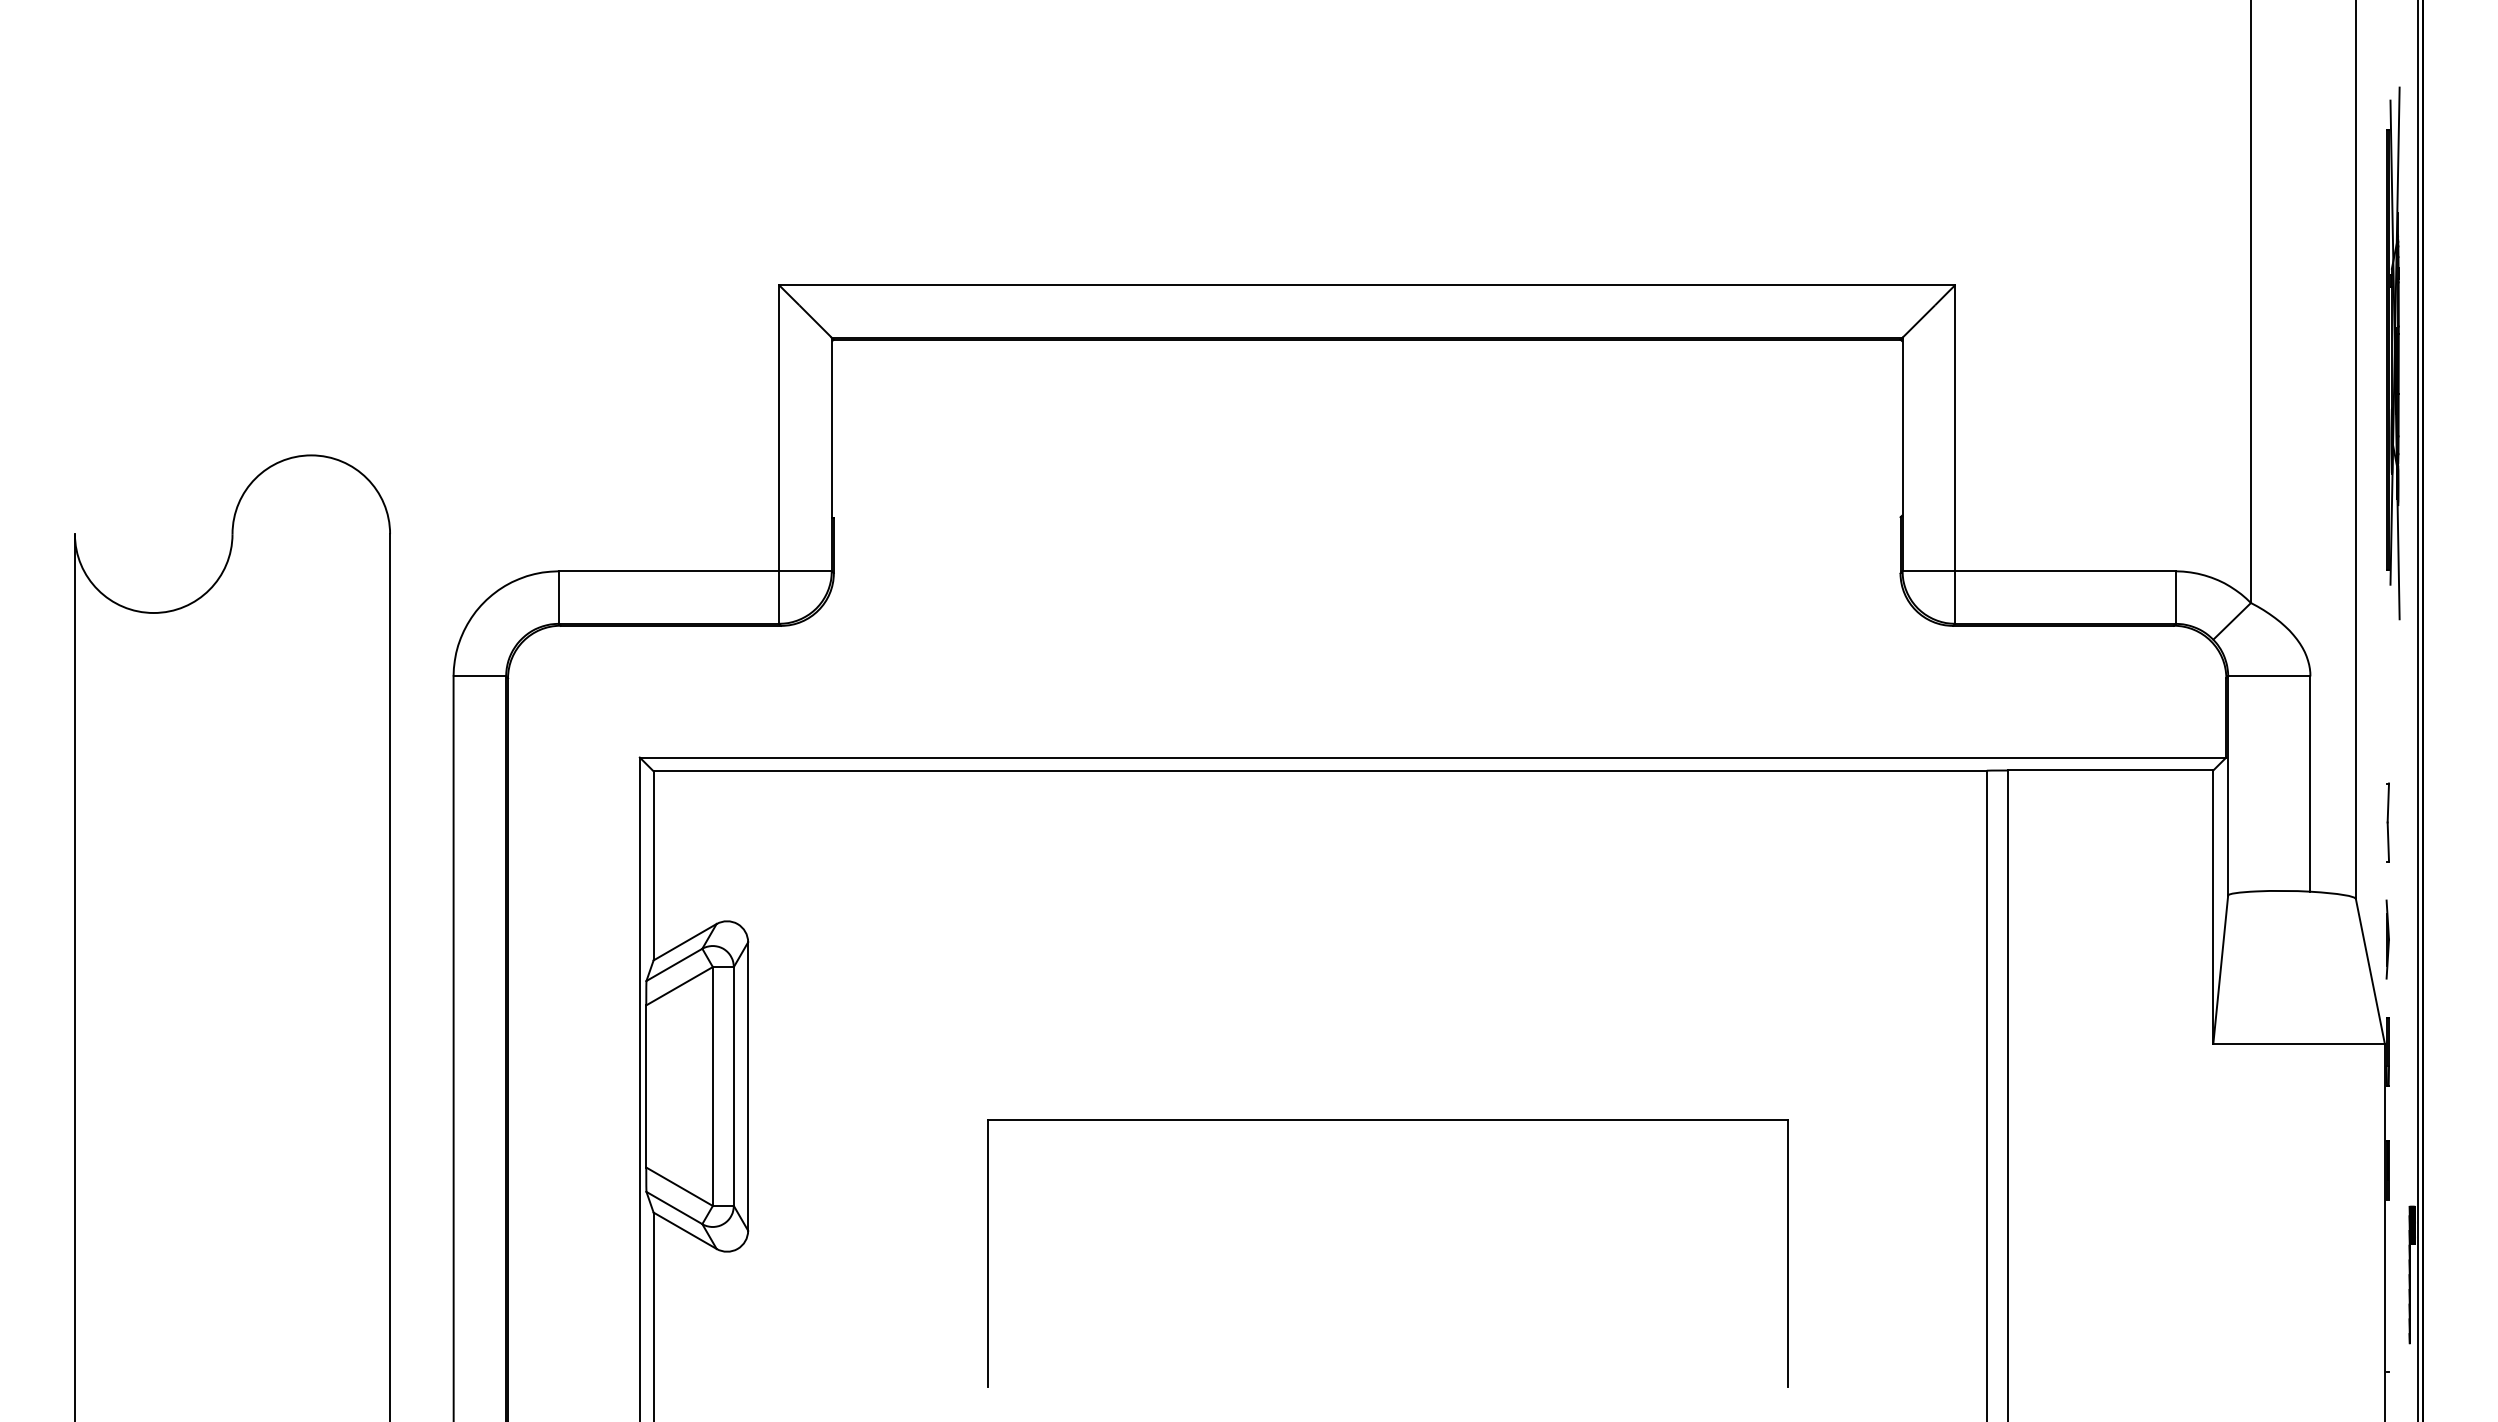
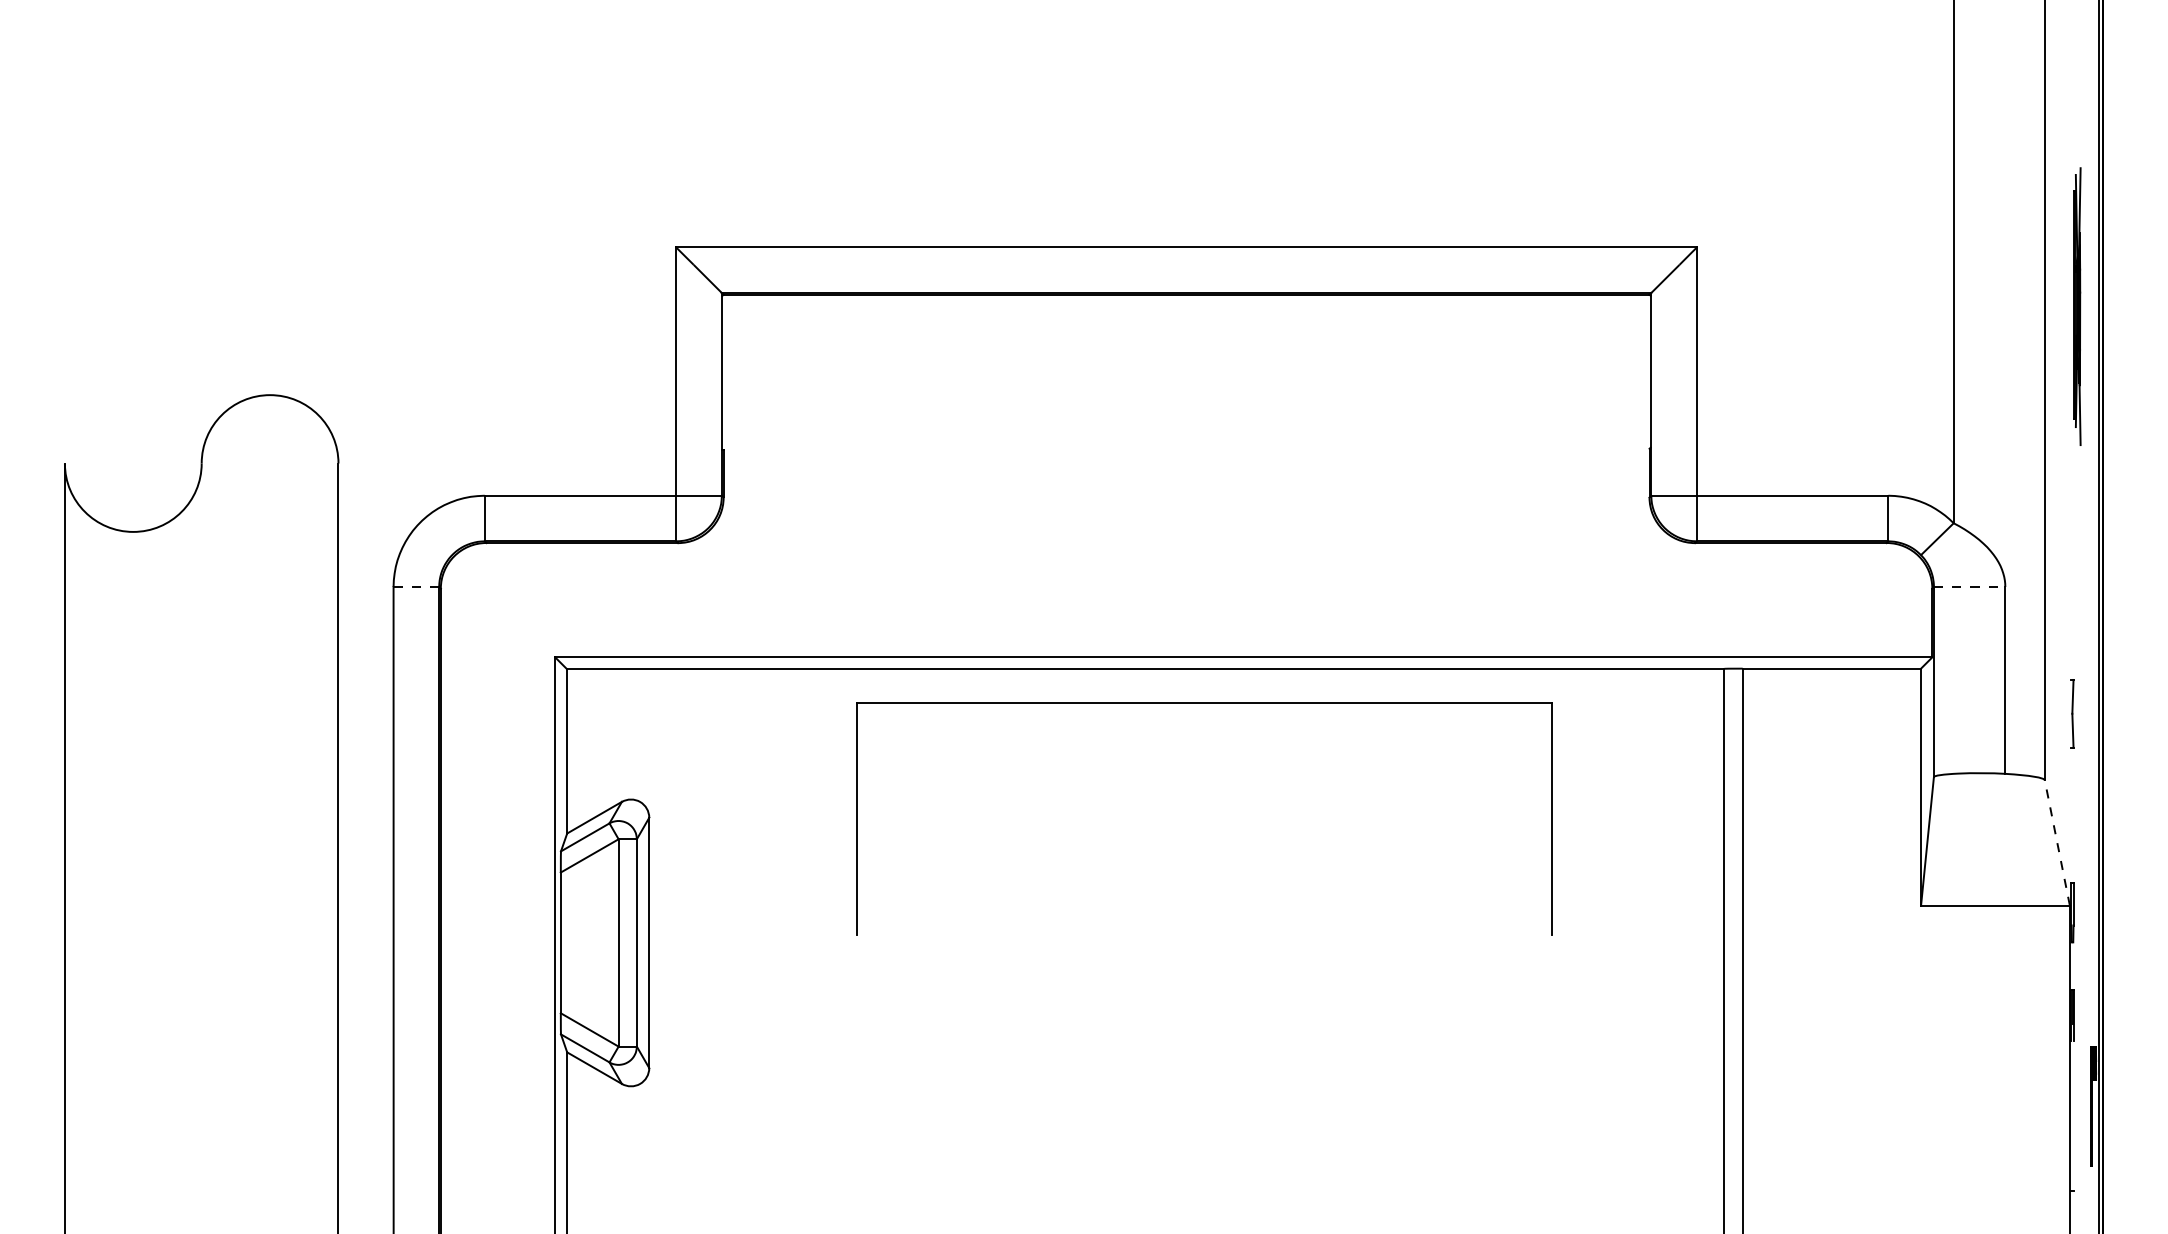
part: (2393, 353) -> (2077, 306), size x0.6
line: (480, 676) -> (416, 587), solid -> dashed
line: (2269, 676) -> (1969, 587), solid -> dashed
line: (2387, 939) -> (2072, 815), removed
line: (2370, 971) -> (2057, 843), solid -> dashed
part: (1387, 1120) -> (1204, 703), moved

